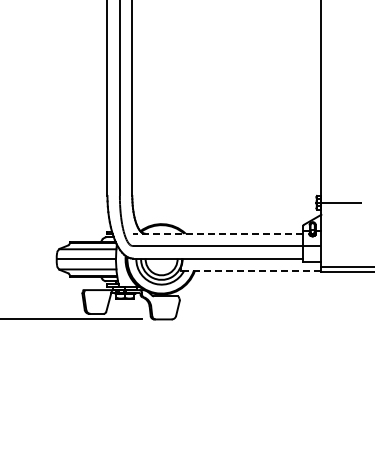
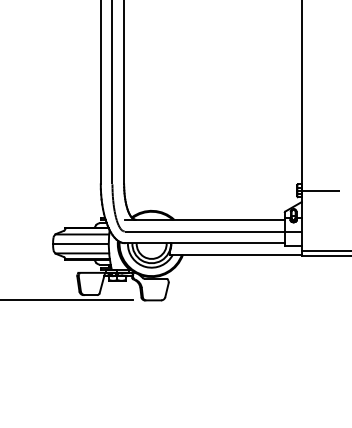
line: (217, 233) -> (204, 219), dashed -> solid
line: (250, 270) -> (235, 254), dashed -> solid

